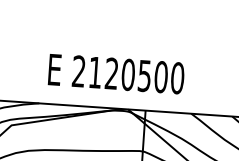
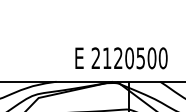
text: (116, 74) -> (121, 58), moved

